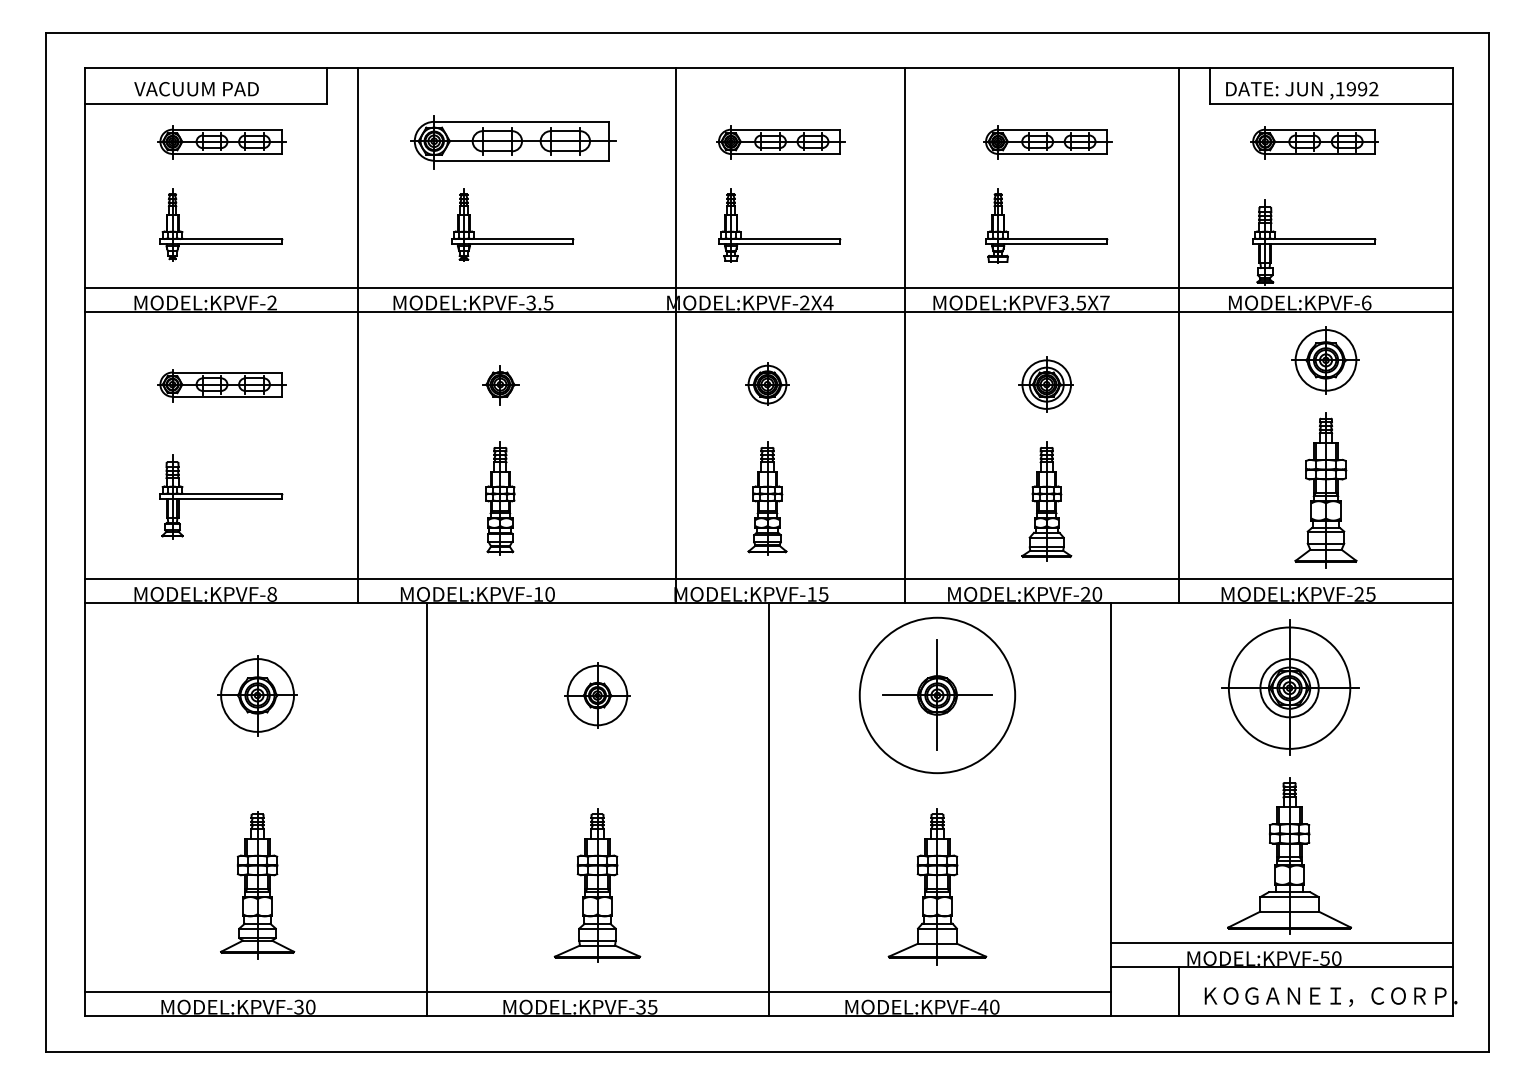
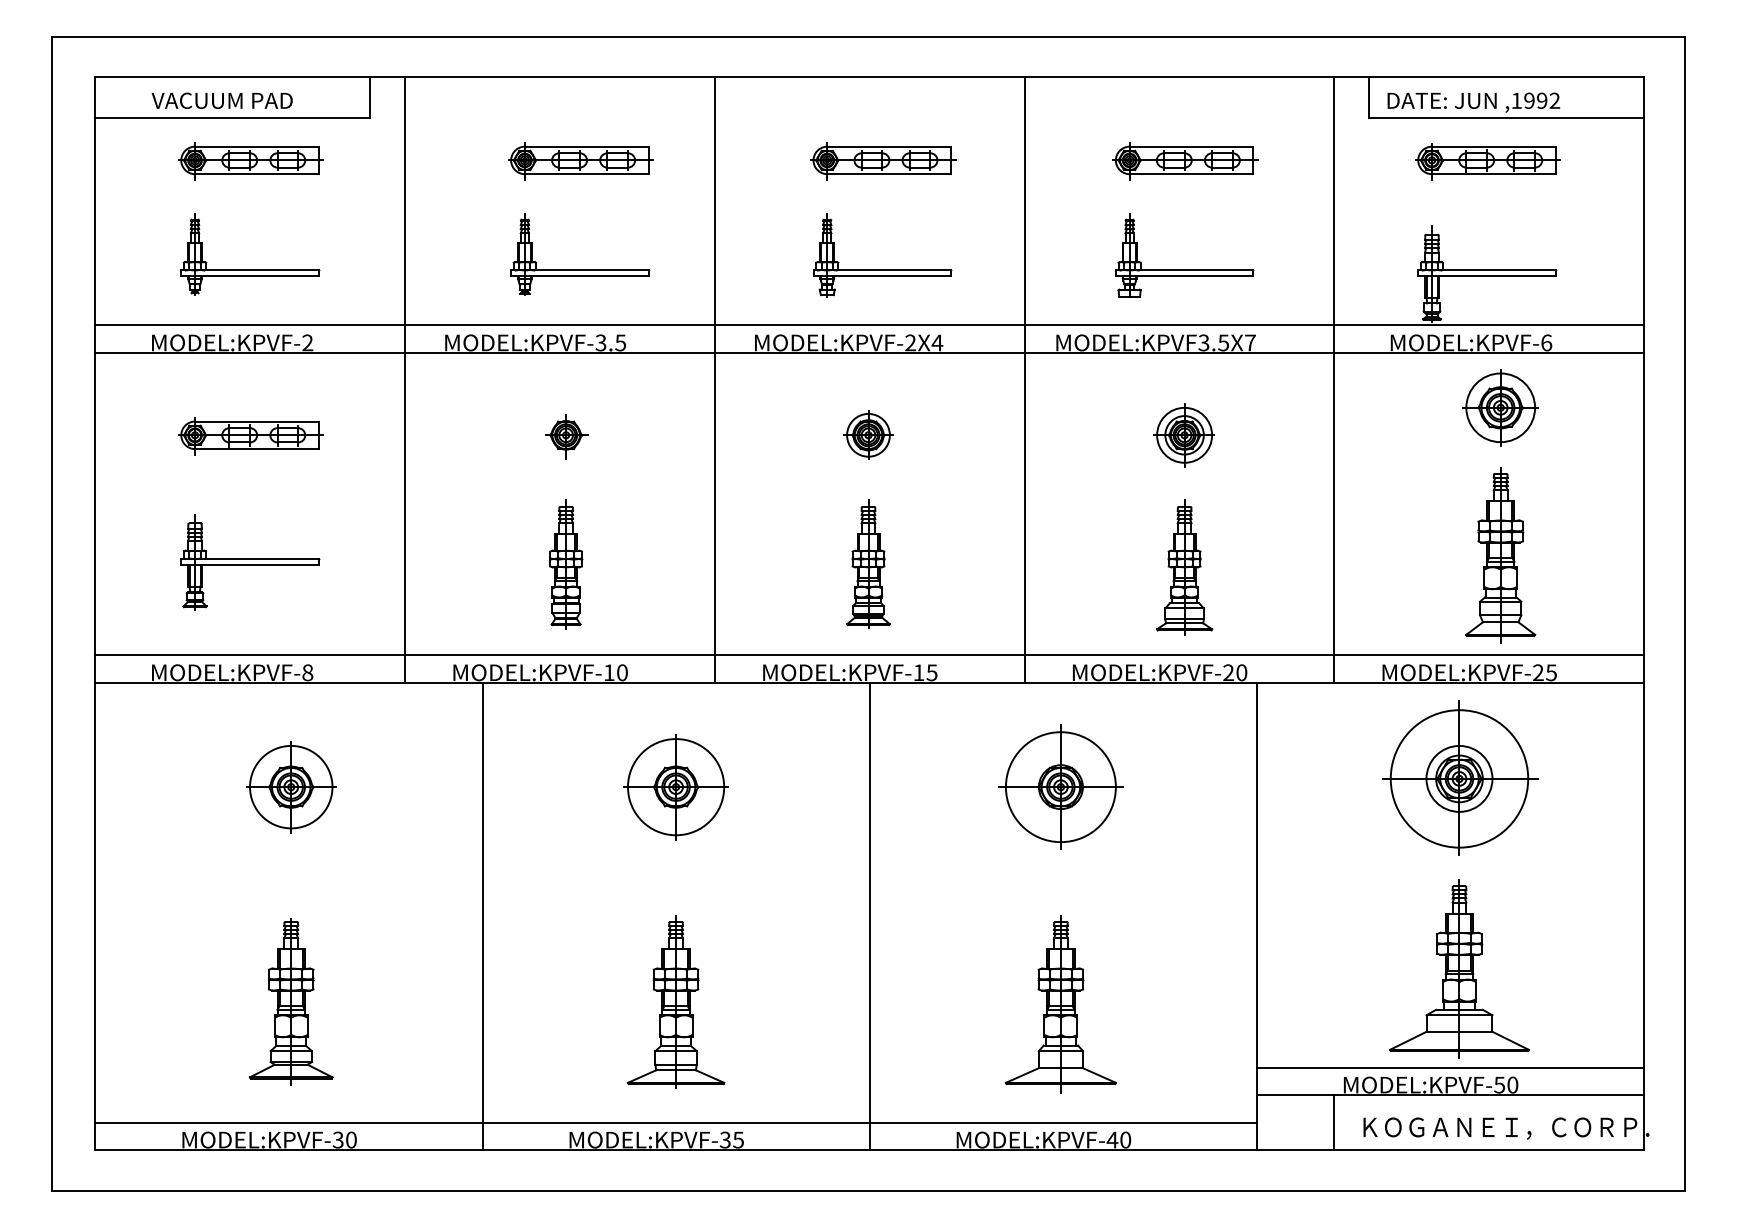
part: (513, 142) -> (580, 161), size x0.62
line: (675, 335) -> (714, 379), moved
part: (597, 695) -> (675, 787), size x1.43
circle: (937, 695) -> (1060, 787), size x0.62

